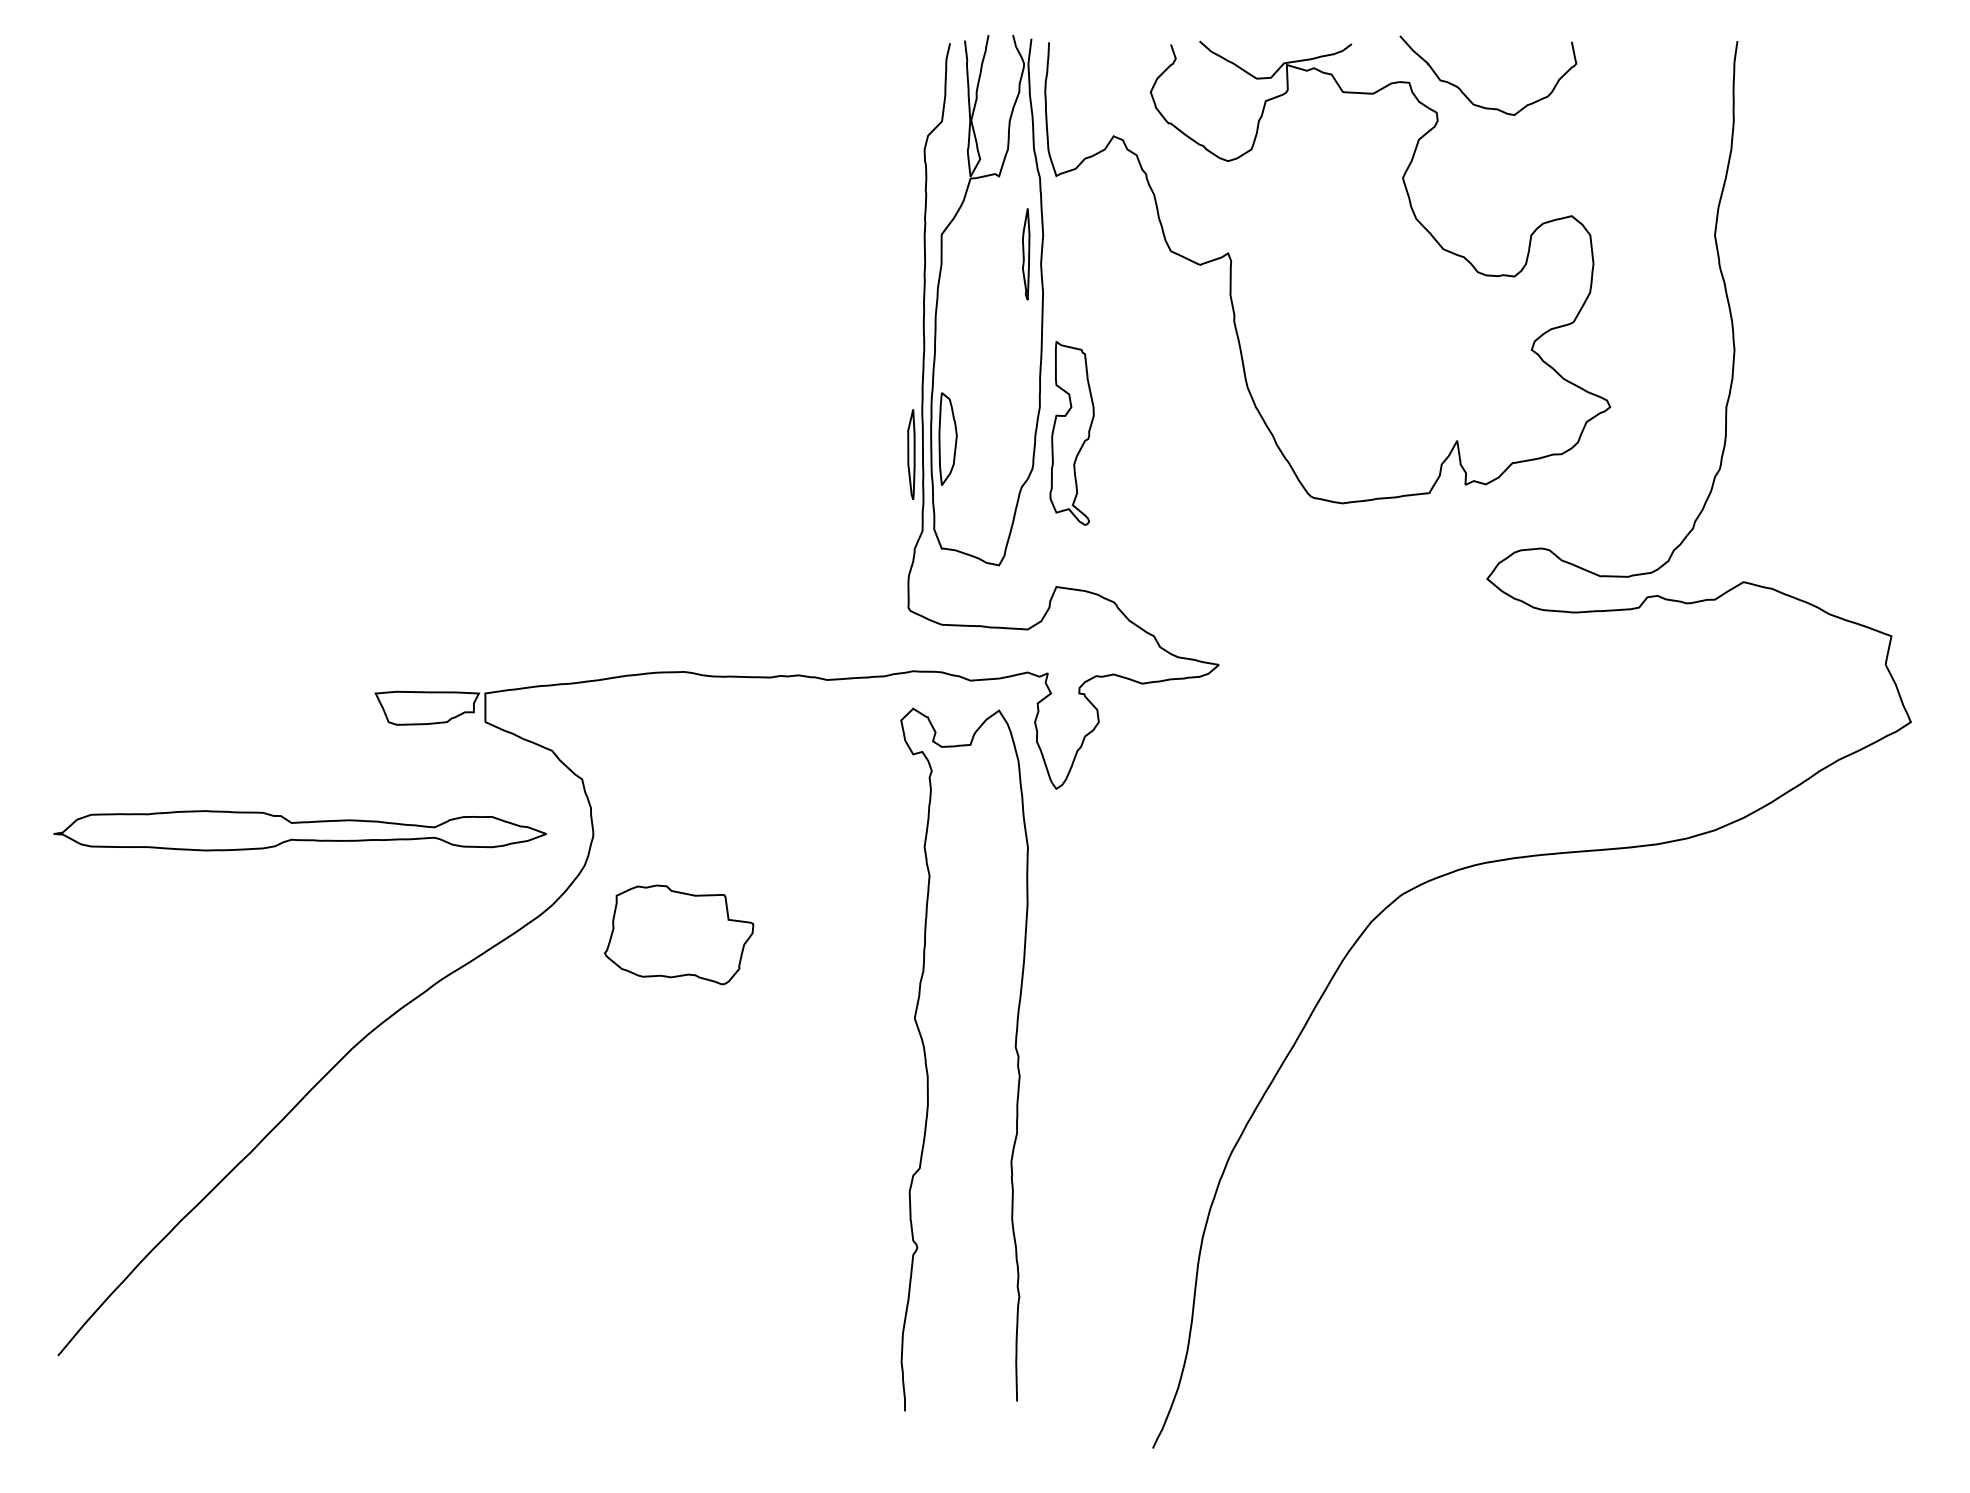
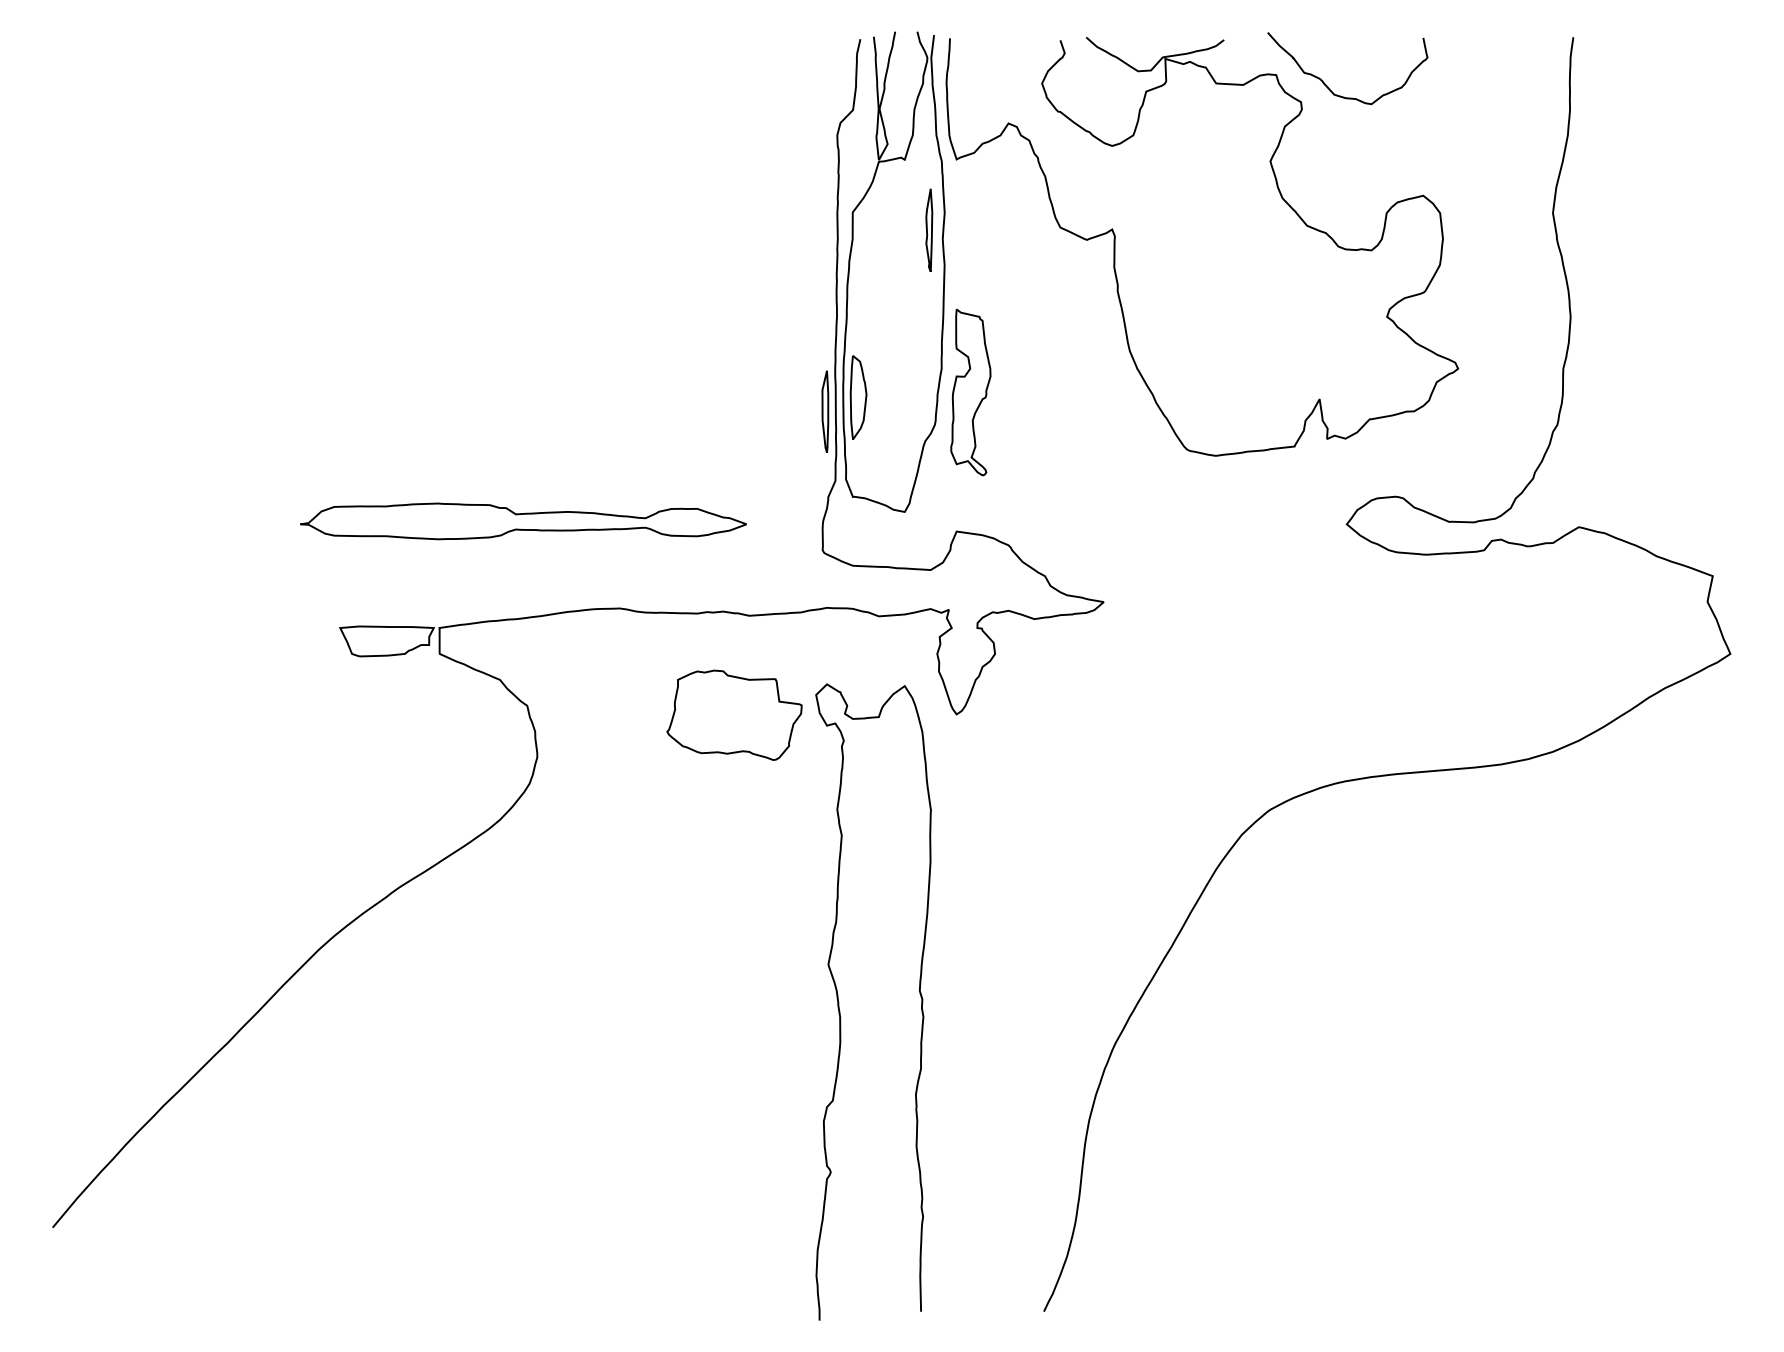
part: (299, 830) -> (523, 521), moved
part: (679, 934) -> (734, 714), moved
curve: (927, 1066) -> (839, 1008), moved

